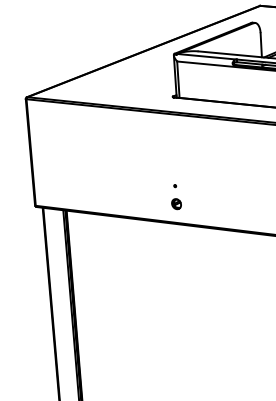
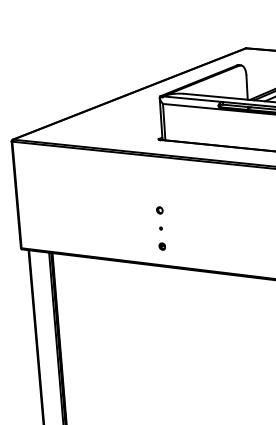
part: (173, 168) -> (159, 210), added
part: (175, 204) -> (161, 246), size x0.62

